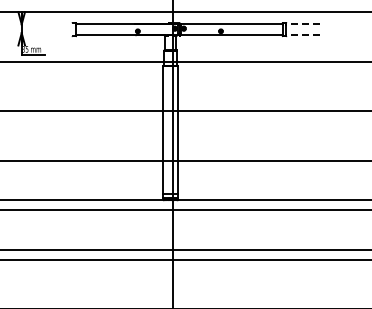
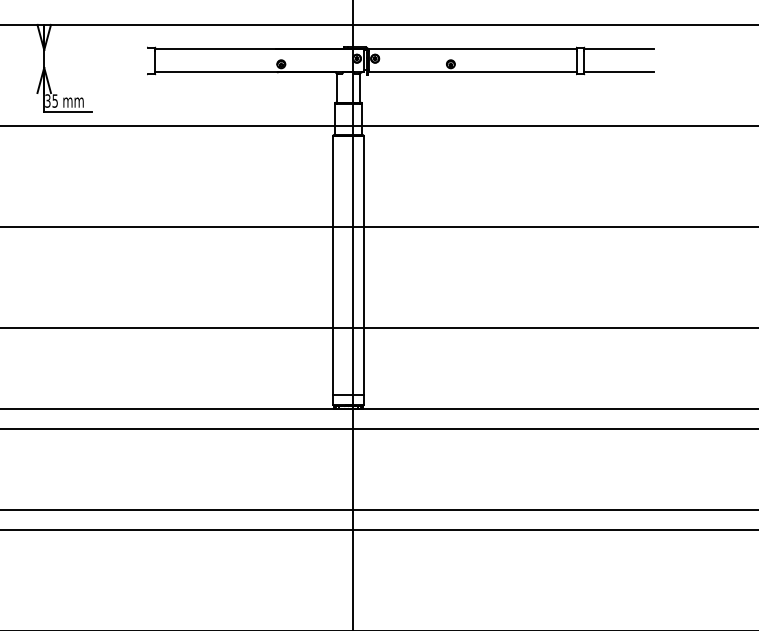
line: (302, 23) -> (617, 48), dashed -> solid
line: (302, 35) -> (617, 72), dashed -> solid

